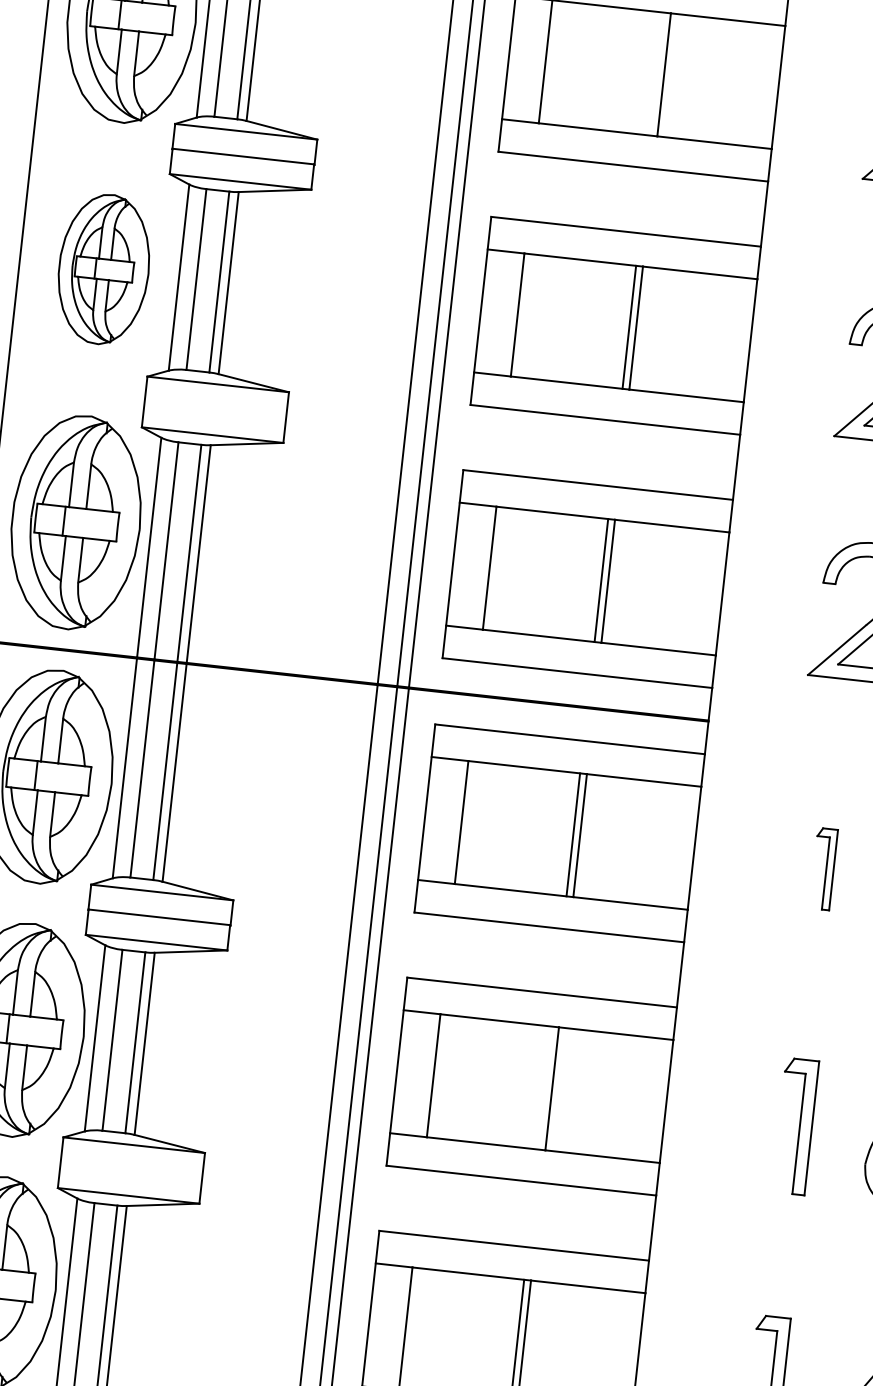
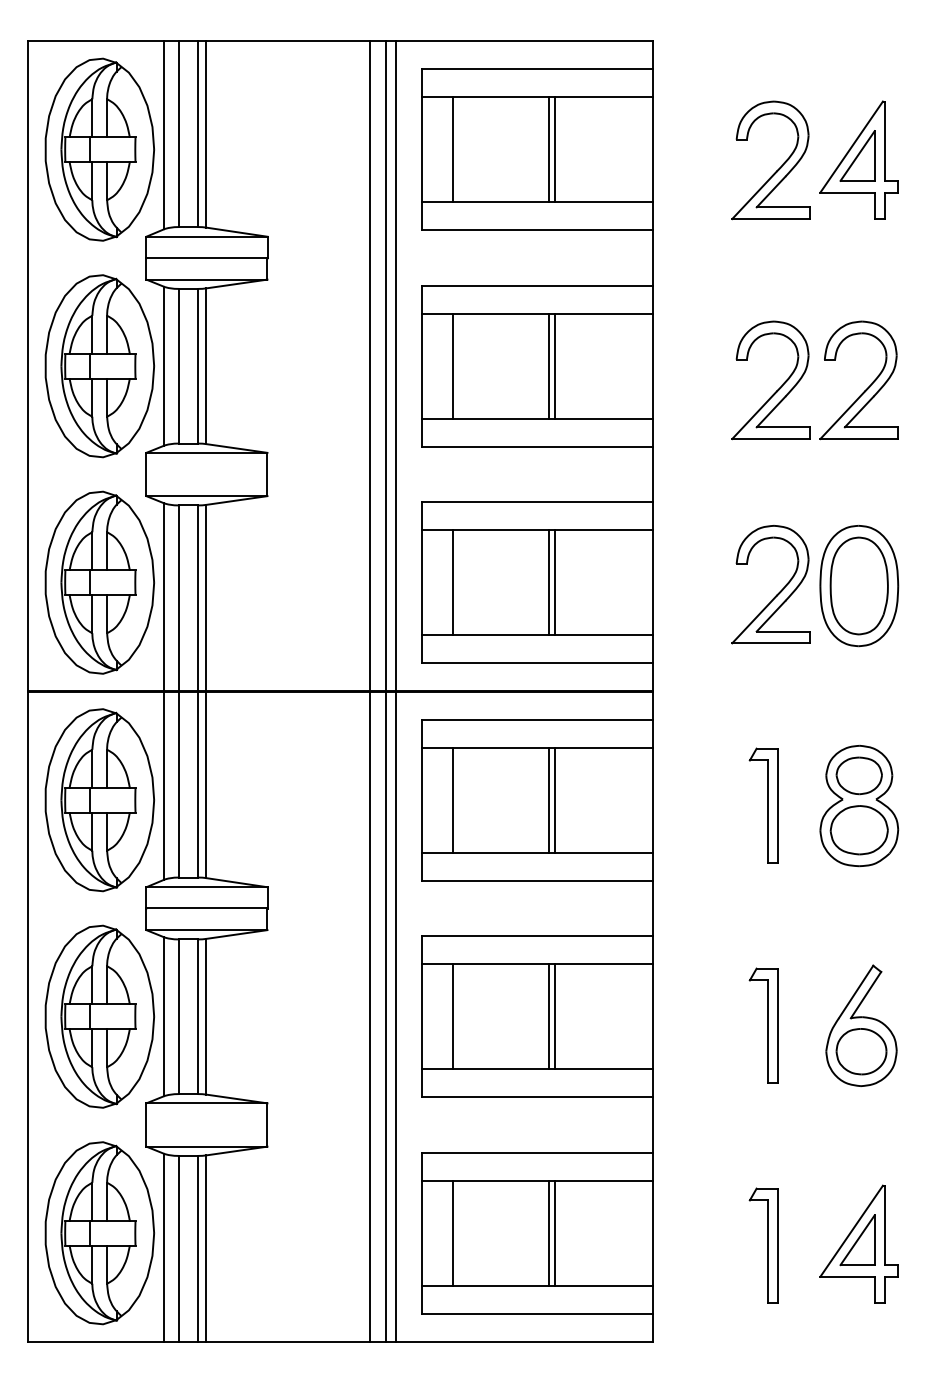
line: (656, 73) -> (548, 149), added
part: (103, 269) -> (99, 366), size x1.43
part: (823, 868) -> (763, 805), size x1.67
line: (544, 1087) -> (548, 1016), added

